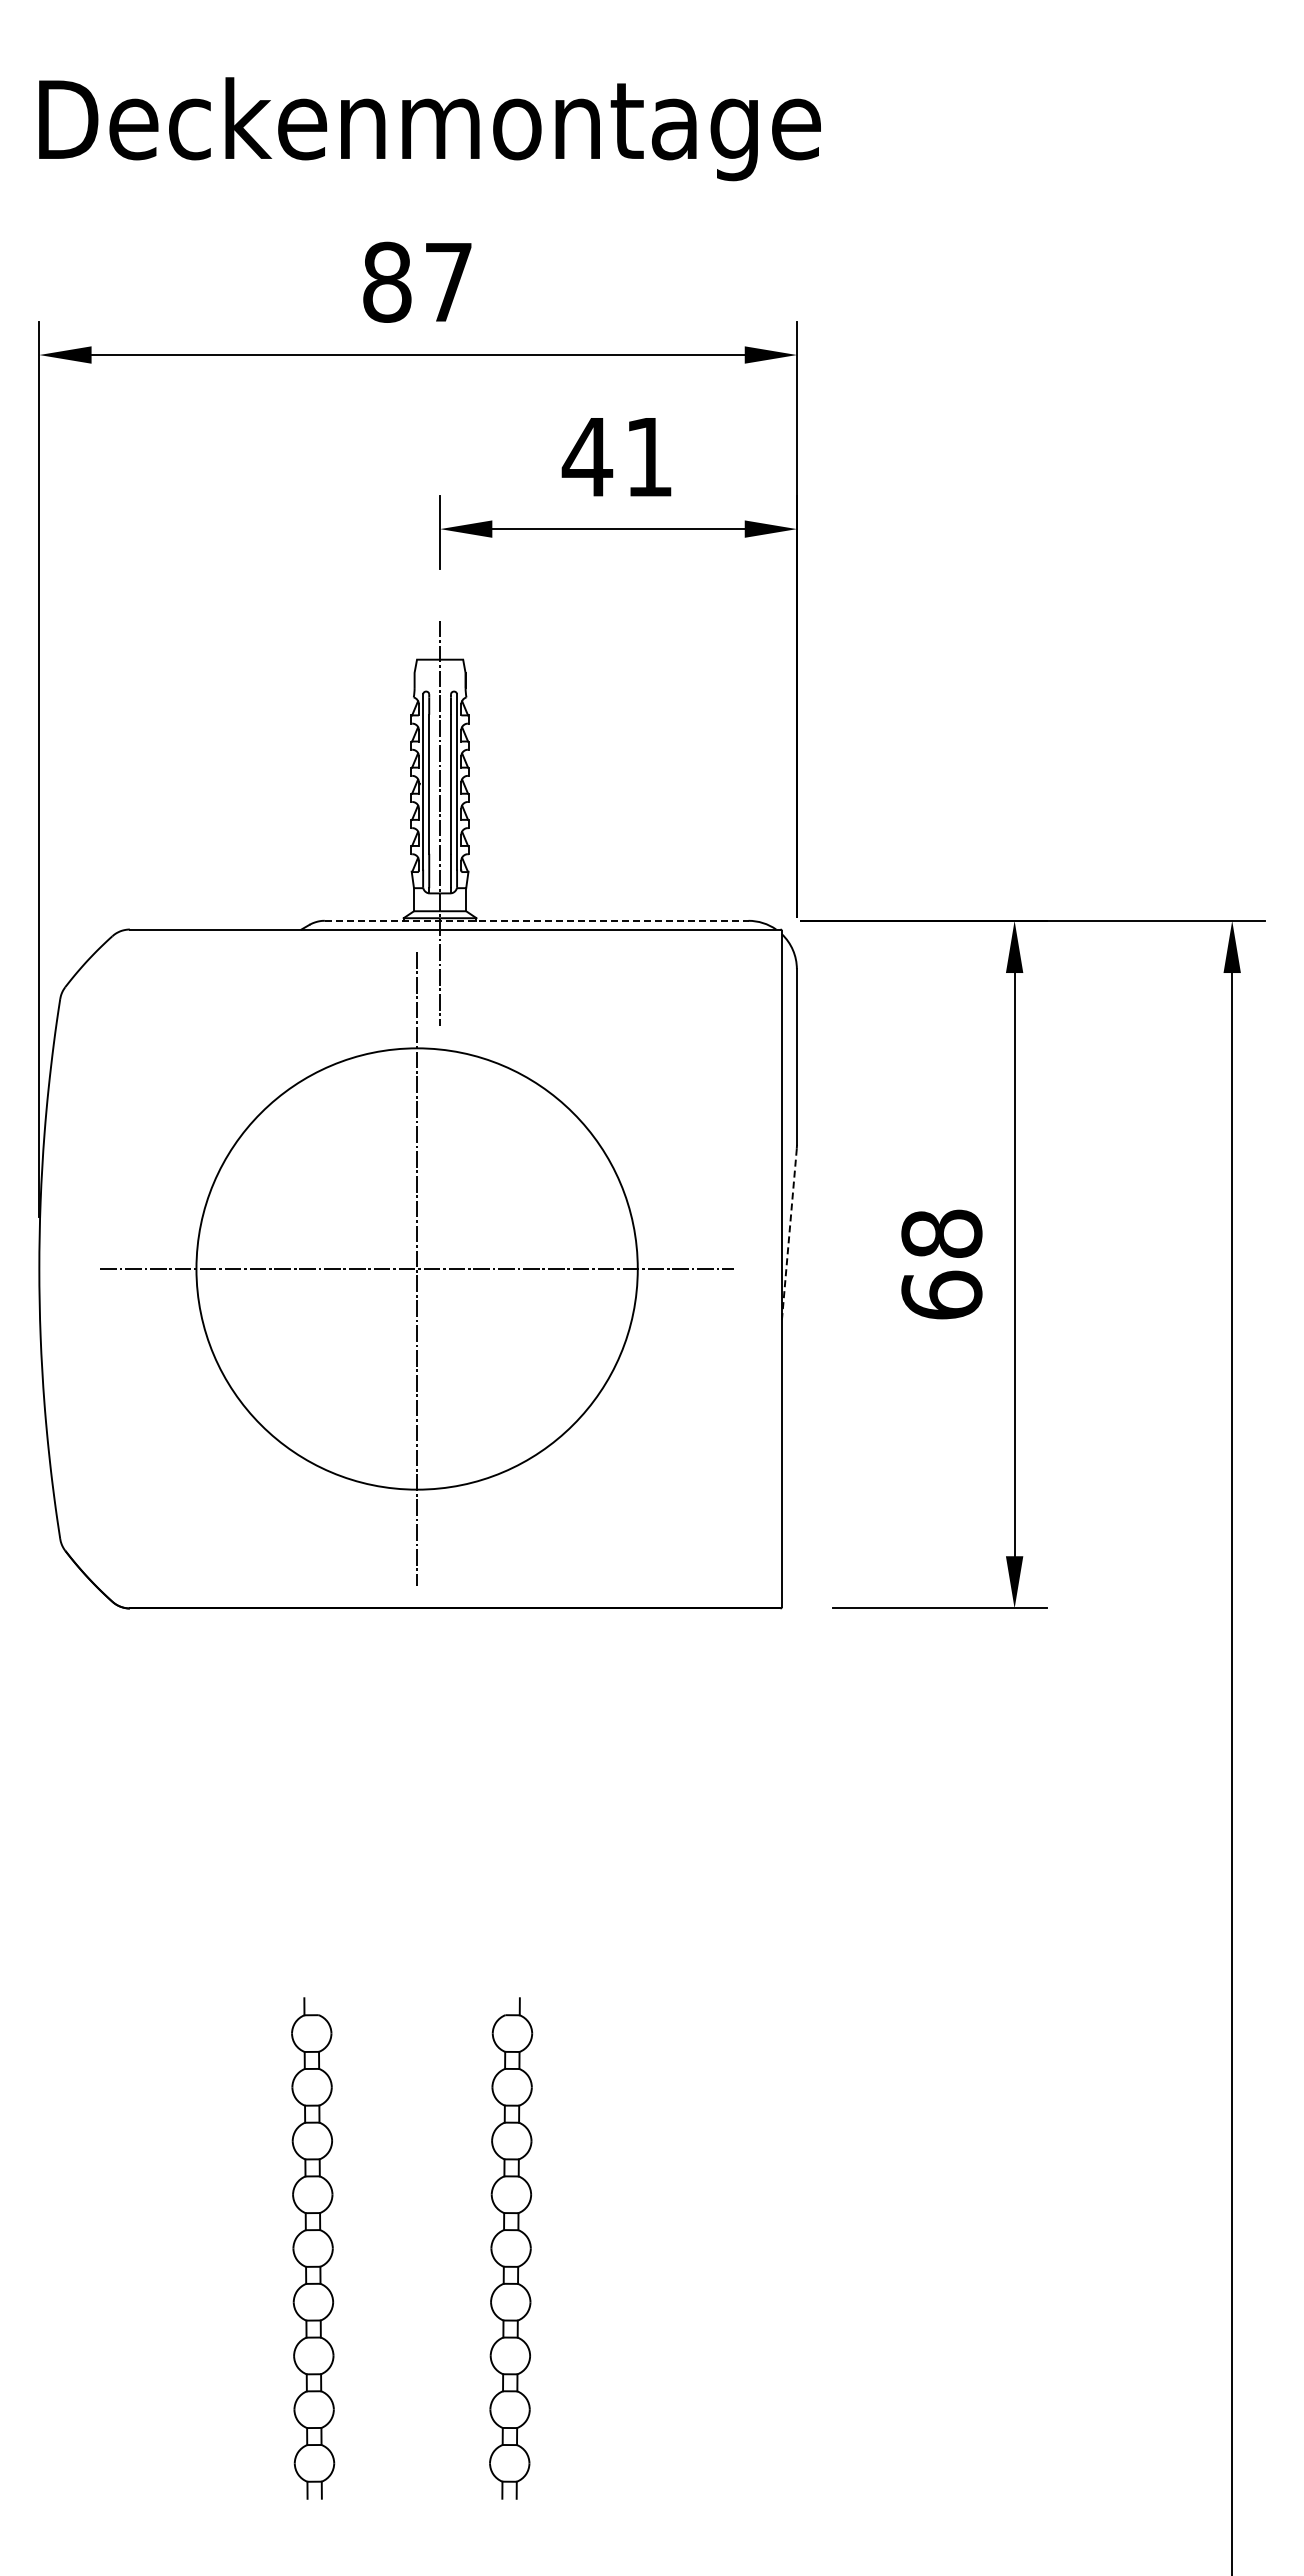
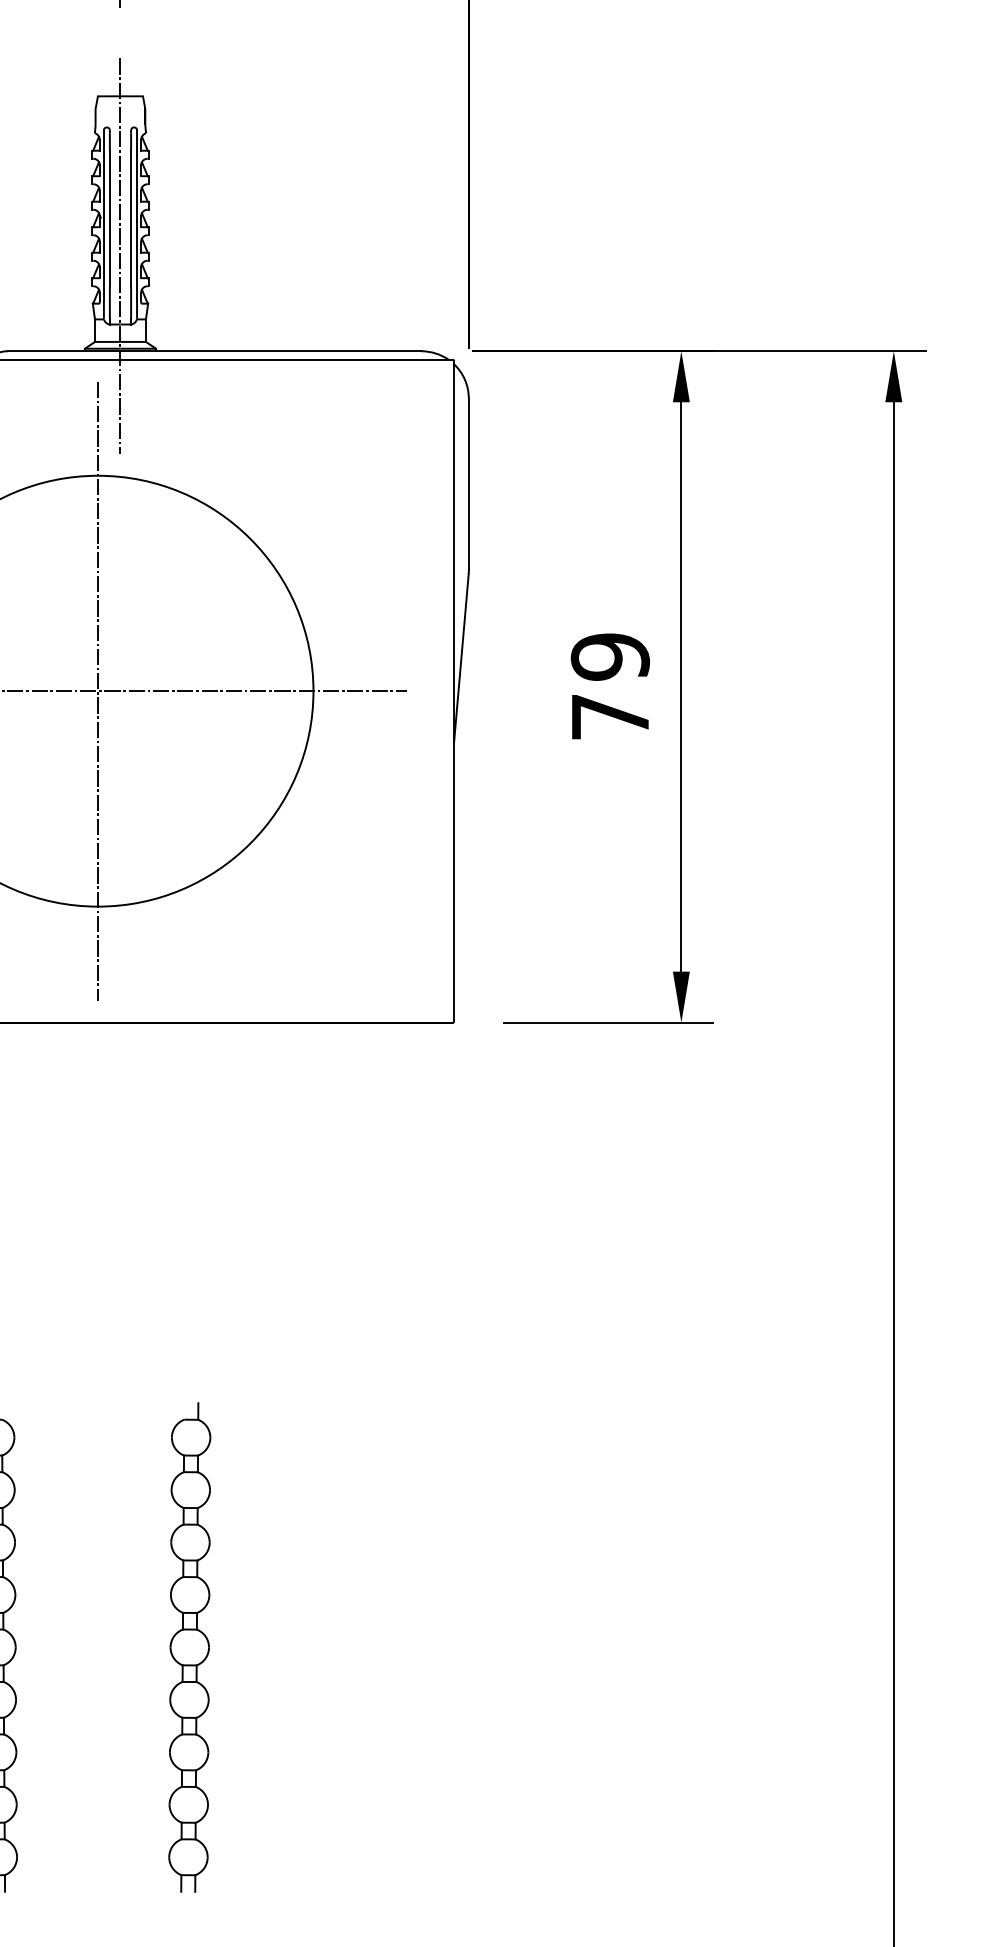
line: (536, 920) -> (214, 350), dashed -> solid
line: (789, 1235) -> (461, 658), dashed -> solid
text: (941, 1264) -> (609, 686), 68 -> 79

